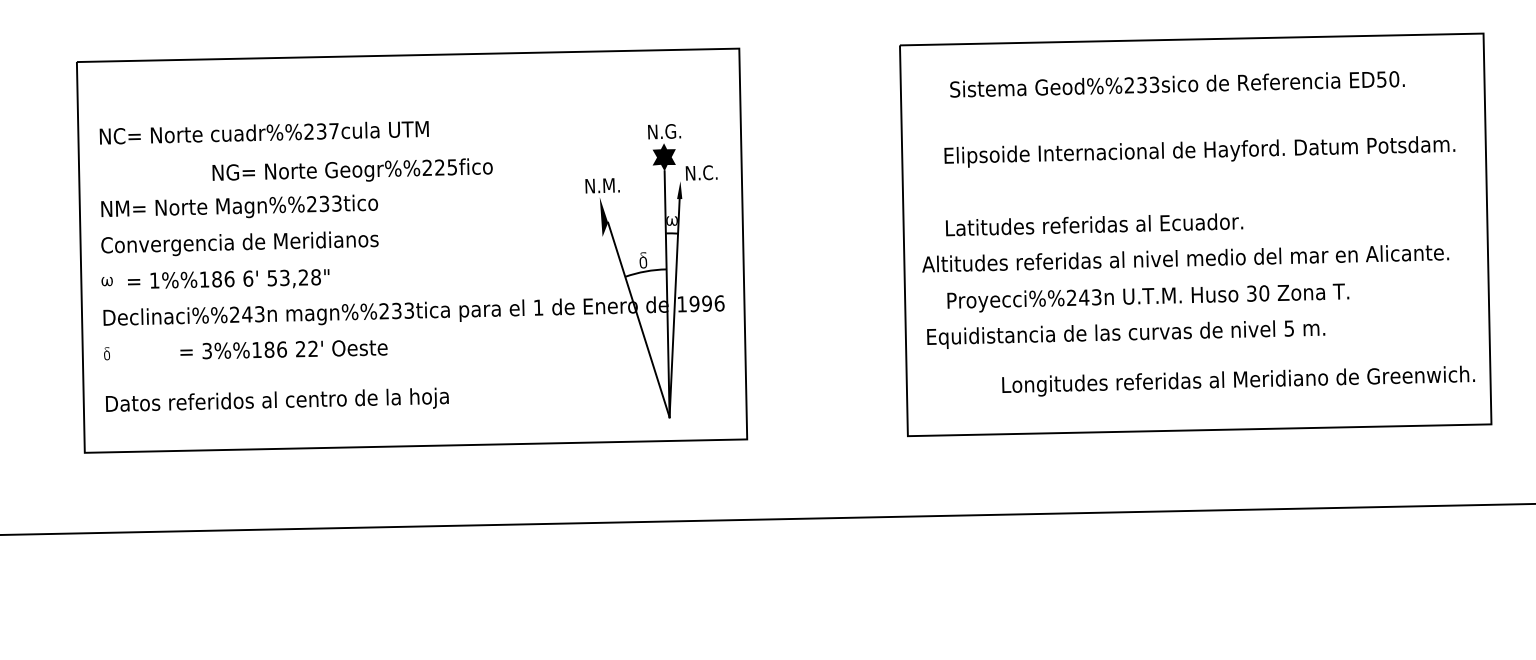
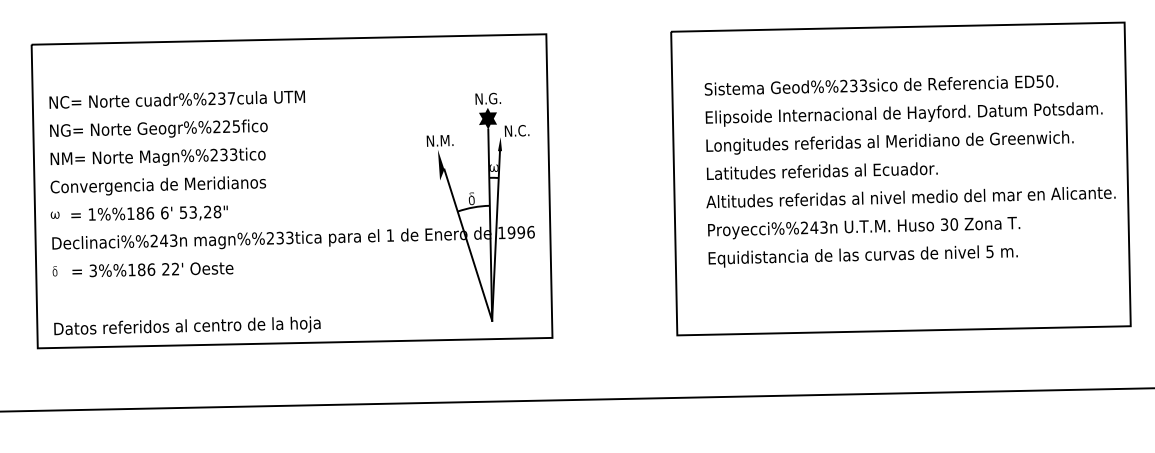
text: (1177, 84) -> (881, 85), moved
text: (352, 169) -> (158, 128), moved
text: (1185, 258) -> (910, 197), moved
text: (1126, 334) -> (863, 256), moved
text: (283, 349) -> (152, 269), moved
text: (1238, 380) -> (889, 142), moved
text: (277, 399) -> (187, 325), moved

